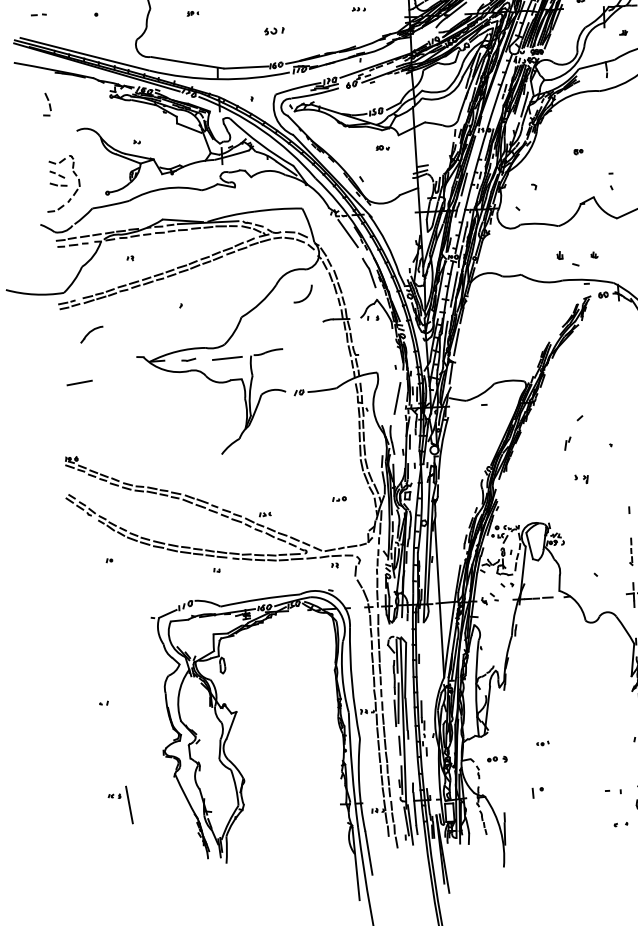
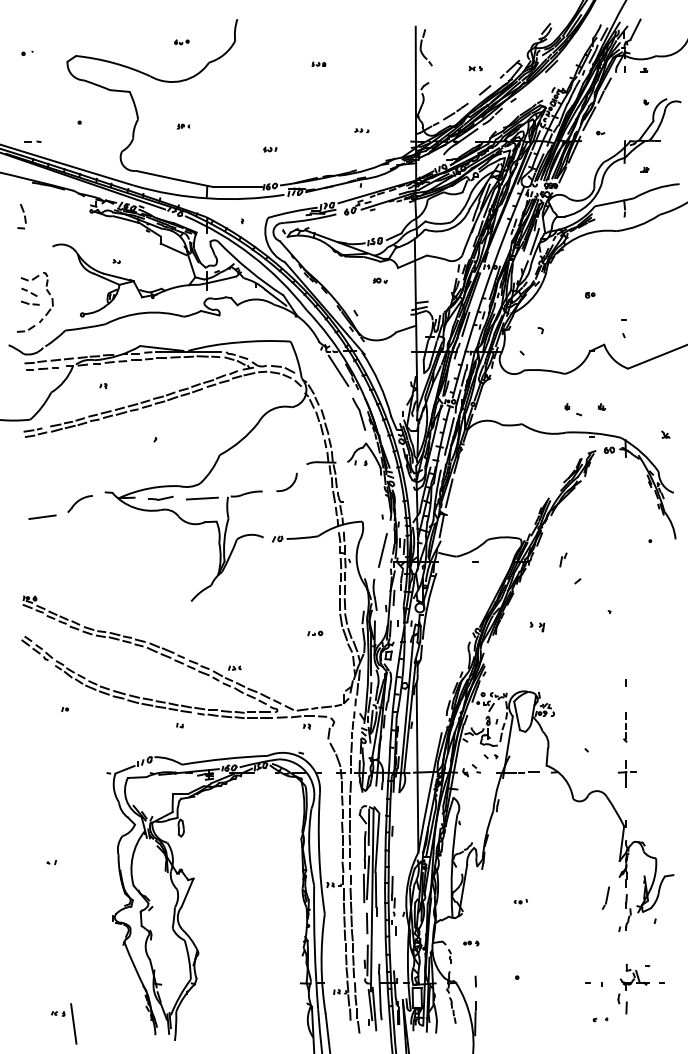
part: (38, 14) -> (32, 141), moved
part: (274, 30) -> (270, 149), size x0.62
part: (568, 258) -> (573, 409), size x0.71
arc: (306, 296) -> (290, 485), moved
part: (91, 334) -> (79, 503), moved
part: (188, 359) -> (160, 497), size x1.67
part: (567, 443) -> (563, 559), moved
part: (581, 478) -> (537, 626), moved
part: (339, 499) -> (315, 633), moved
part: (620, 710) -> (605, 897), added
part: (542, 743) -> (520, 901), moved
part: (497, 759) -> (471, 943), size x0.71
line: (532, 793) -> (475, 981), moved
part: (120, 798) -> (64, 1016), moved

